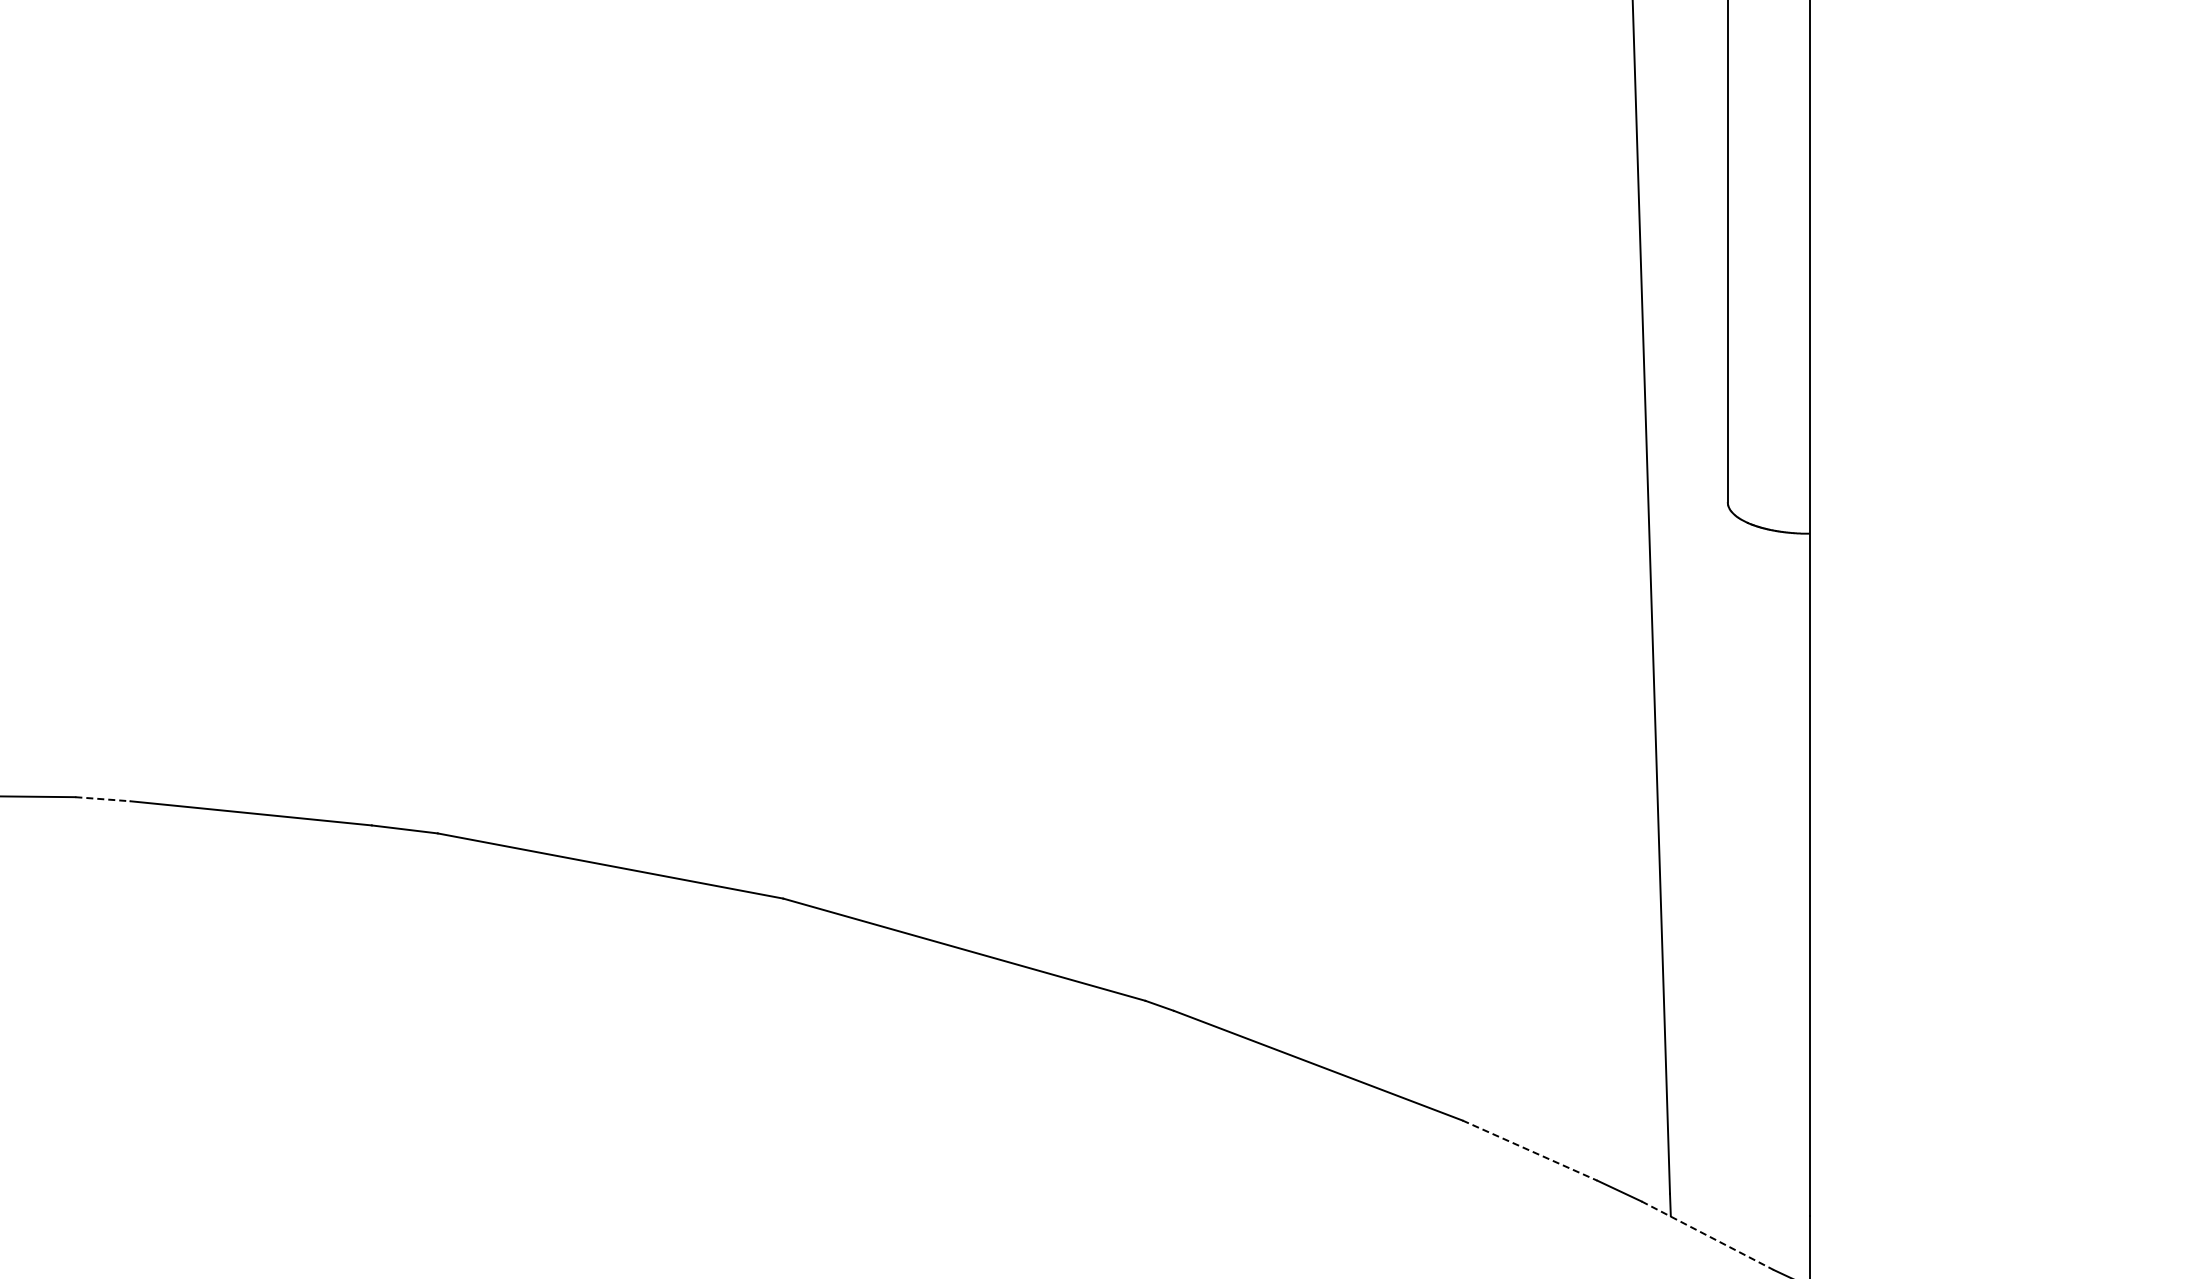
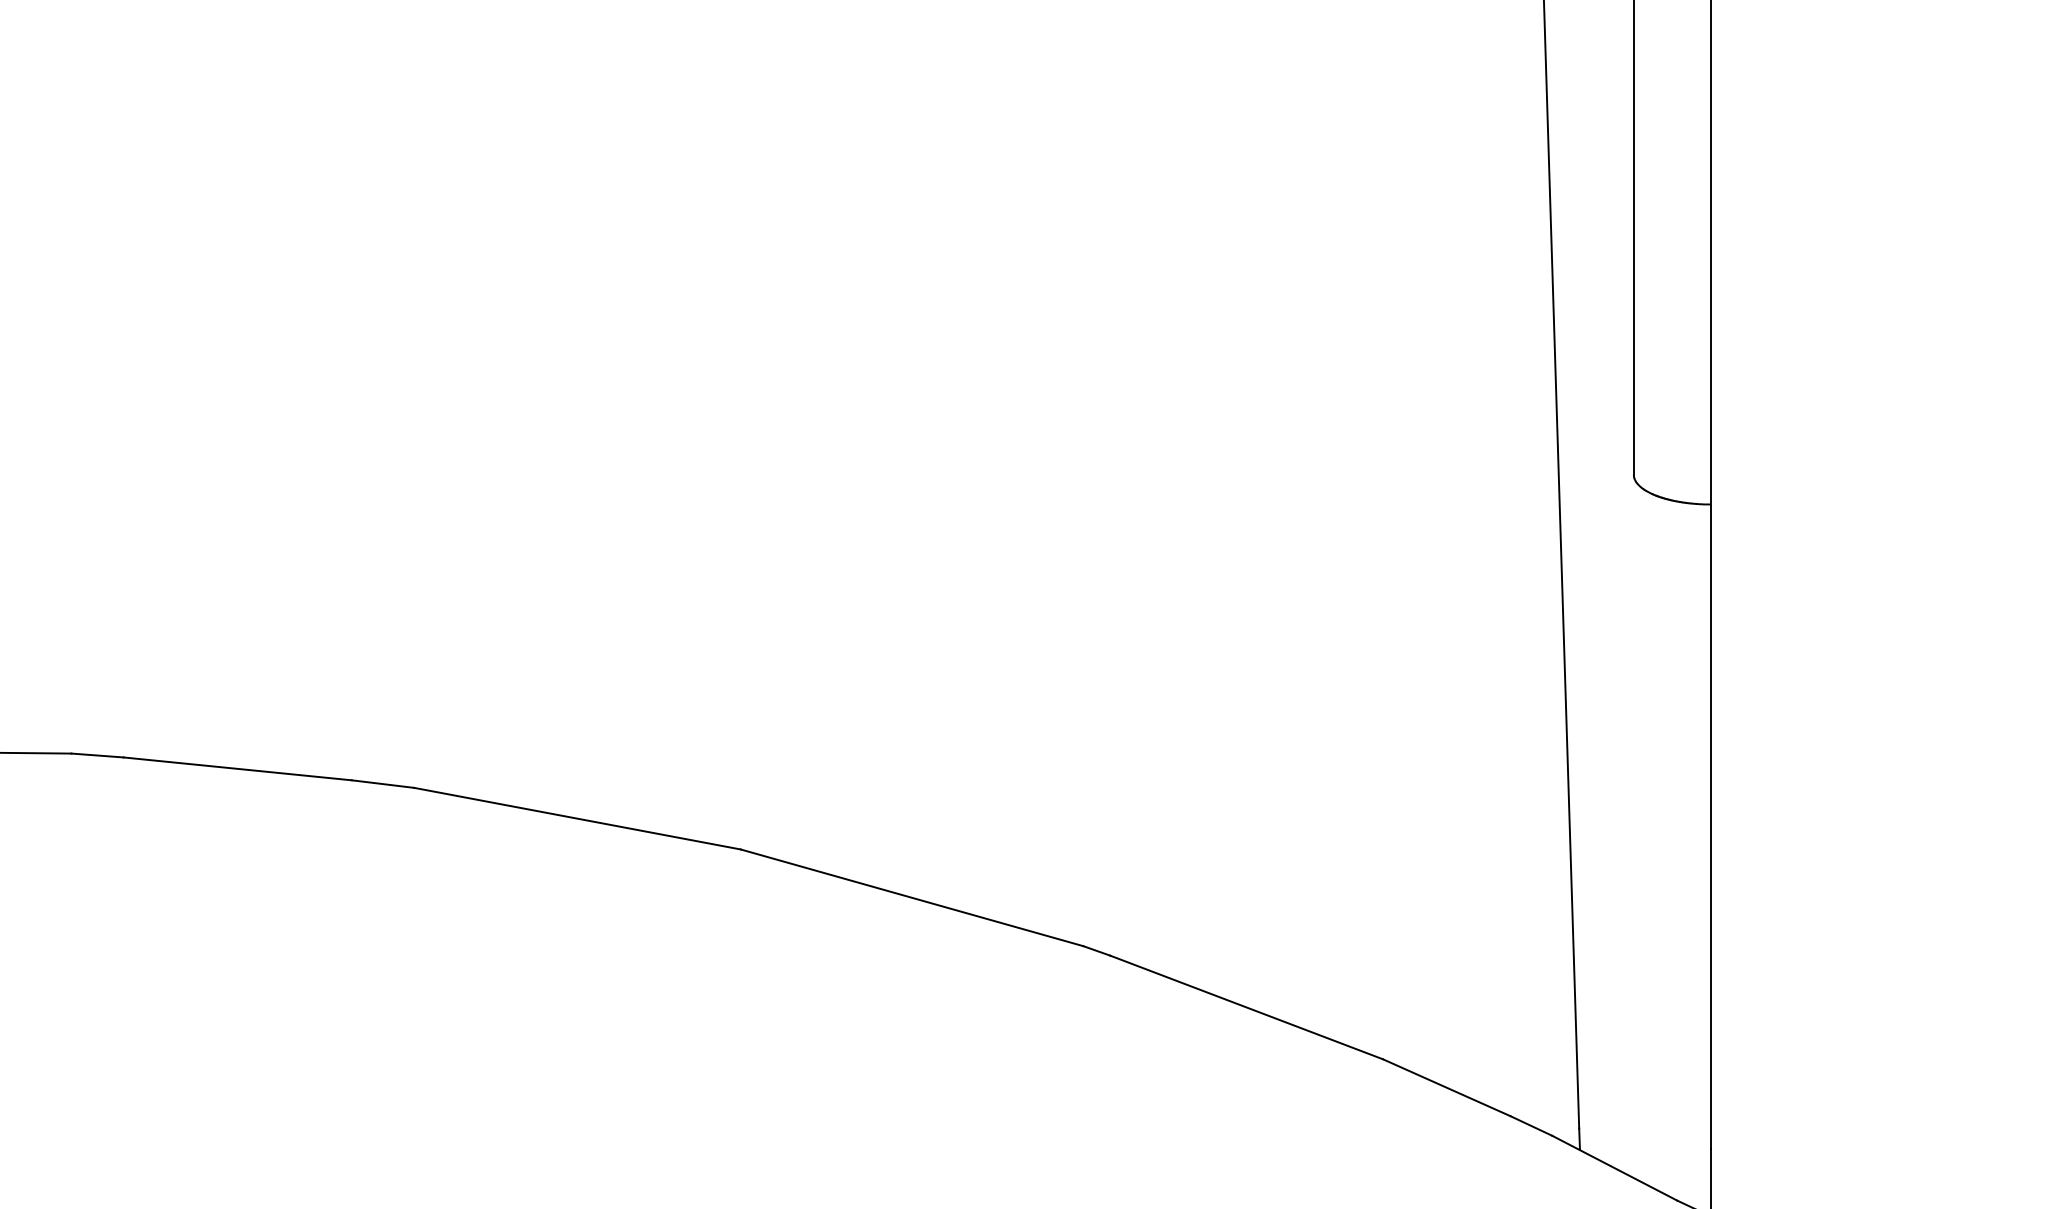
line: (102, 799) -> (97, 755), dashed -> solid
line: (1529, 1150) -> (1446, 1087), dashed -> solid
line: (1707, 1235) -> (1614, 1168), dashed -> solid

